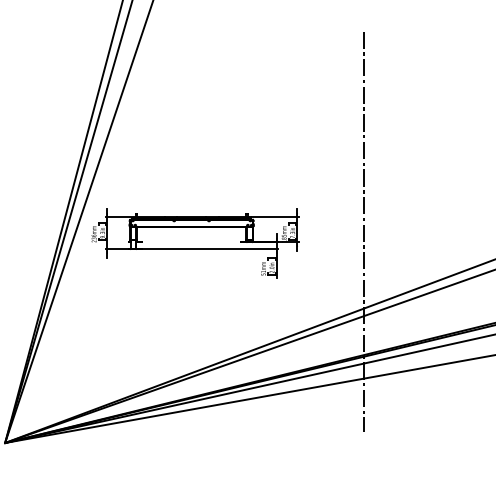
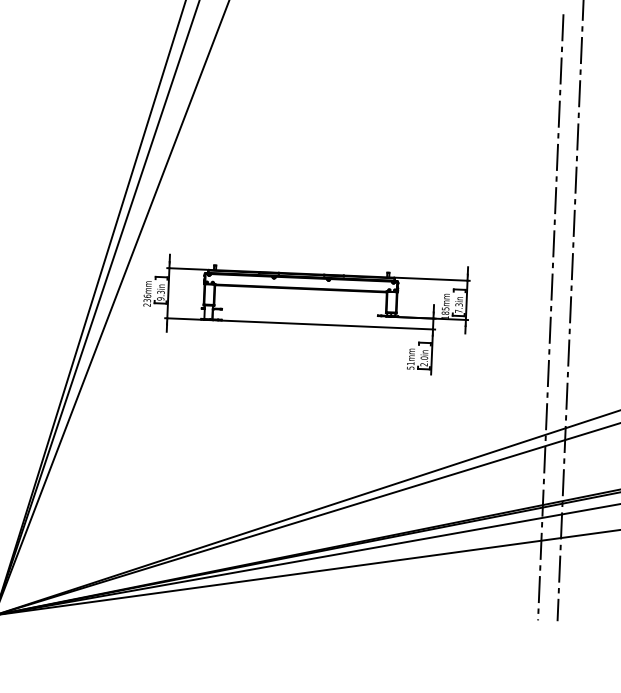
line: (351, 238) -> (550, 317), added

